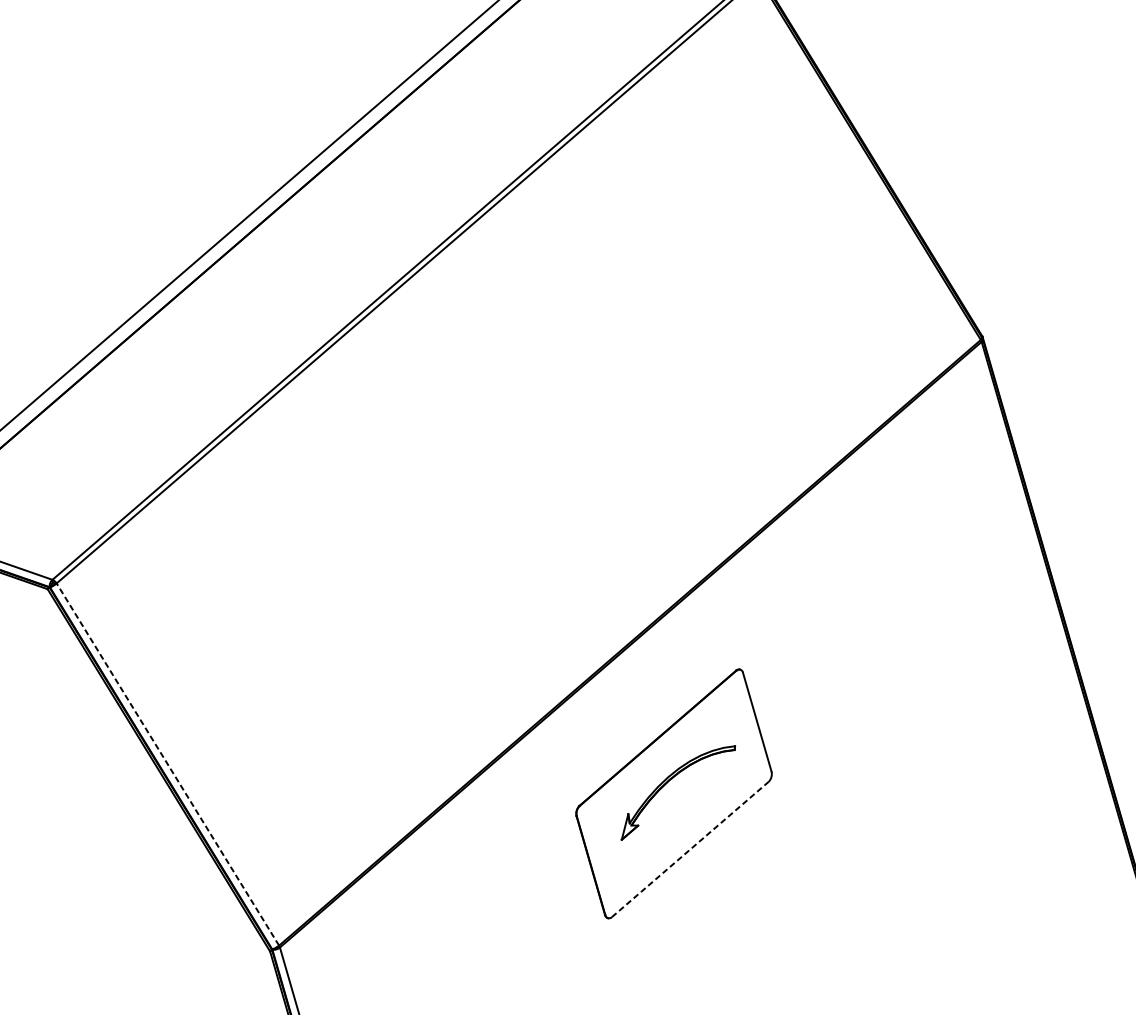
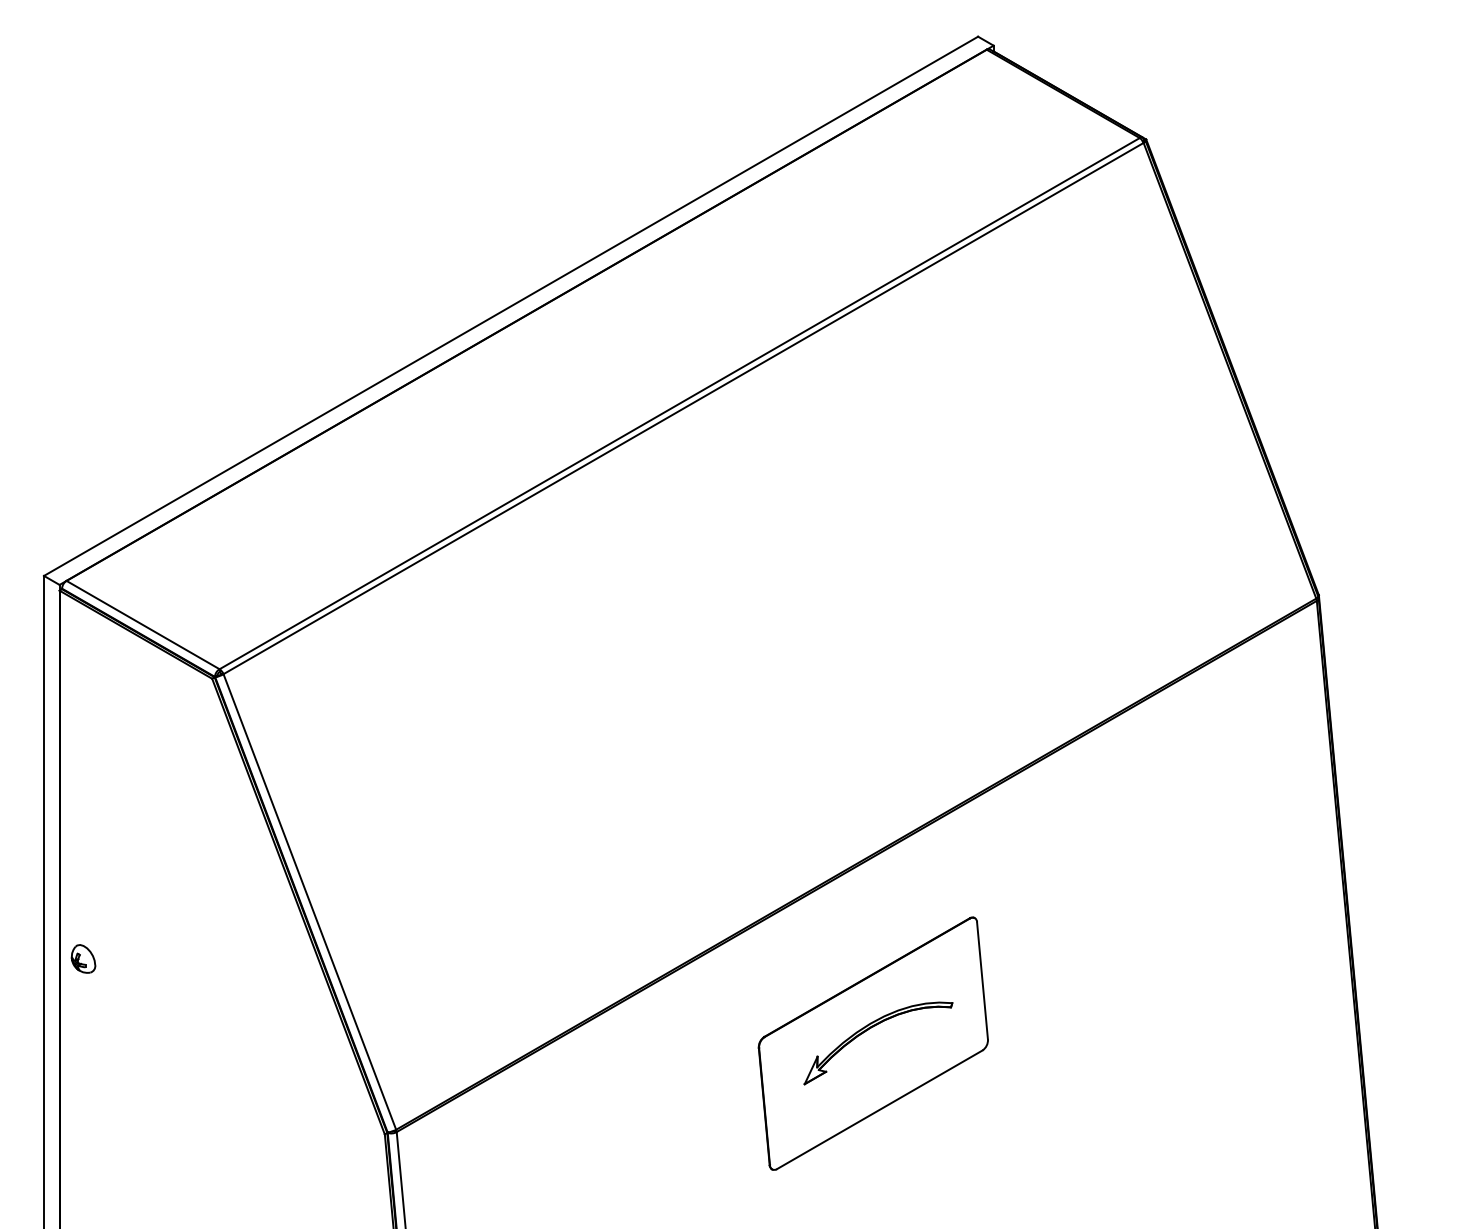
line: (167, 764) -> (309, 901), dashed -> solid
line: (690, 849) -> (879, 1109), dashed -> solid

